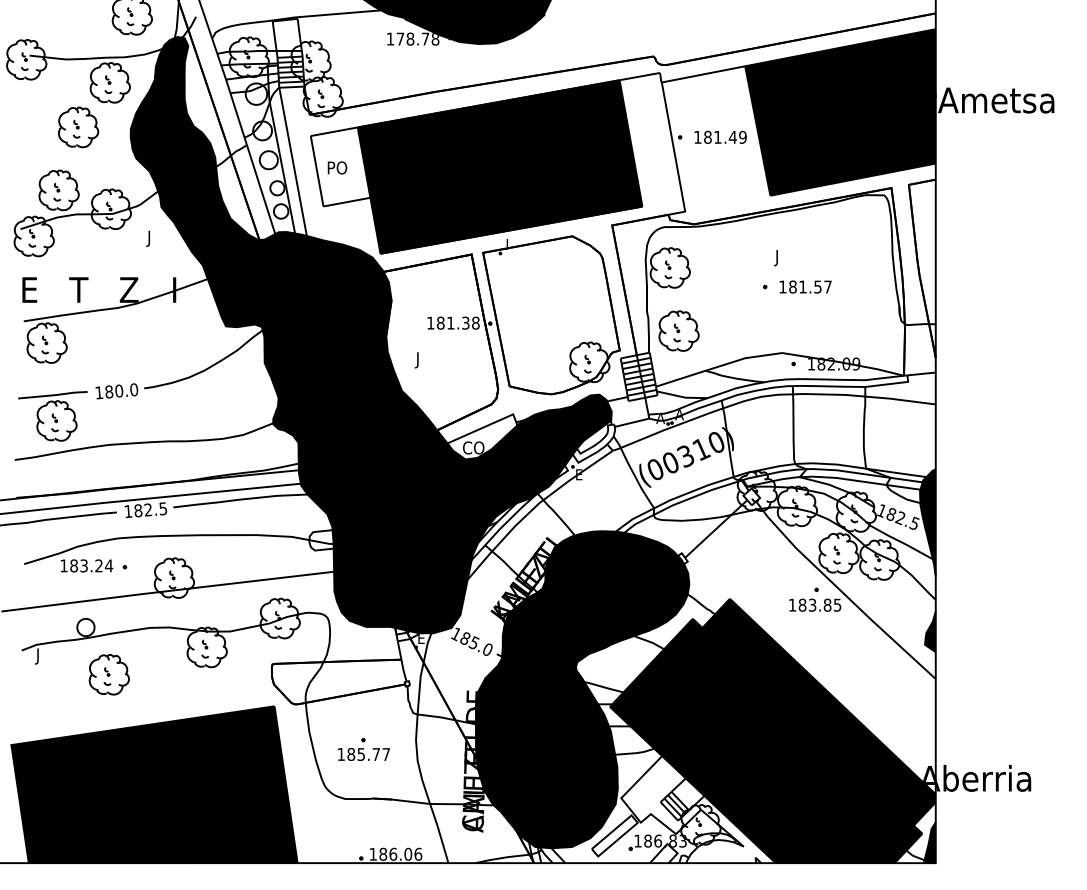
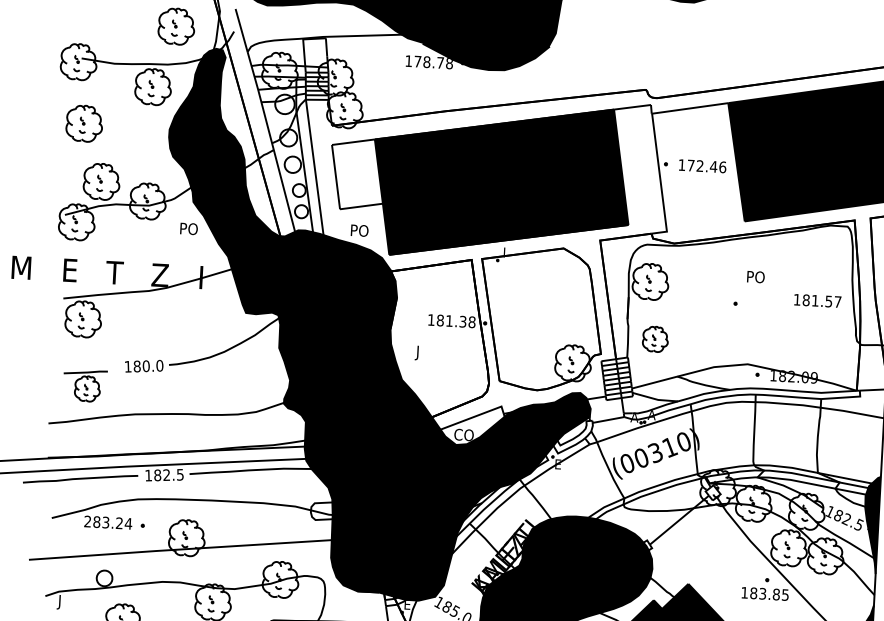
part: (78, 127) -> (84, 123), moved
text: (725, 136) -> (707, 165), 181.49 -> 172.46
text: (337, 167) -> (359, 230), moved
text: (156, 238) -> (187, 230), J -> PO
text: (784, 257) -> (754, 277), J -> PO
text: (805, 286) -> (817, 300), moved
part: (678, 330) -> (655, 338), size x0.7
part: (52, 416) -> (84, 385), size x0.7
text: (63, 565) -> (87, 521), 183.24 -> 283.24

